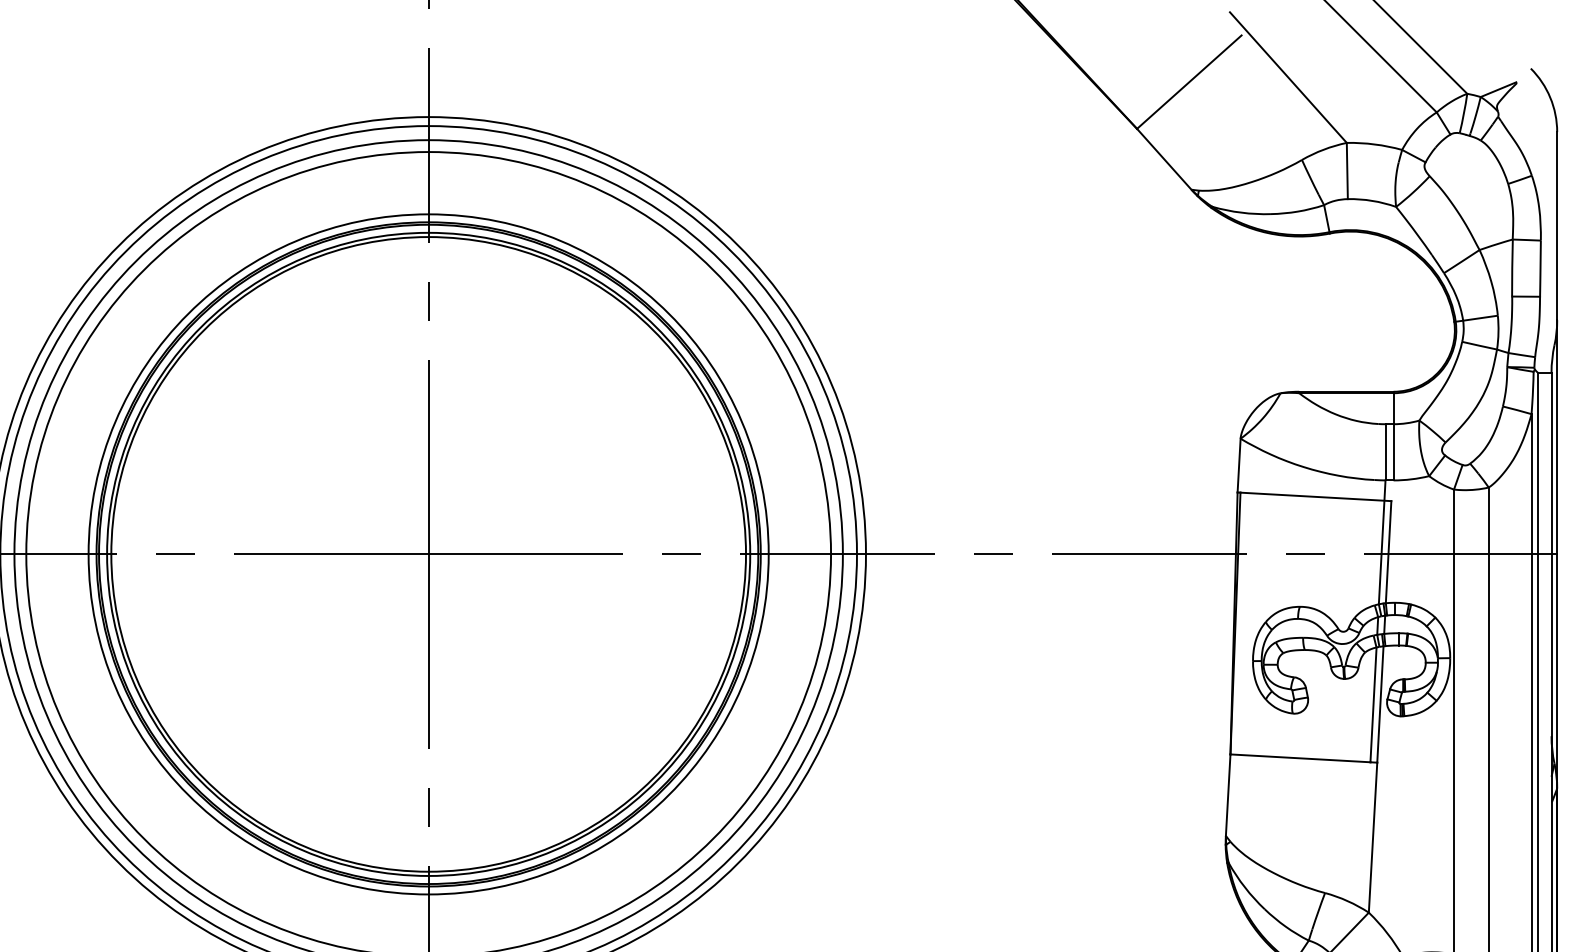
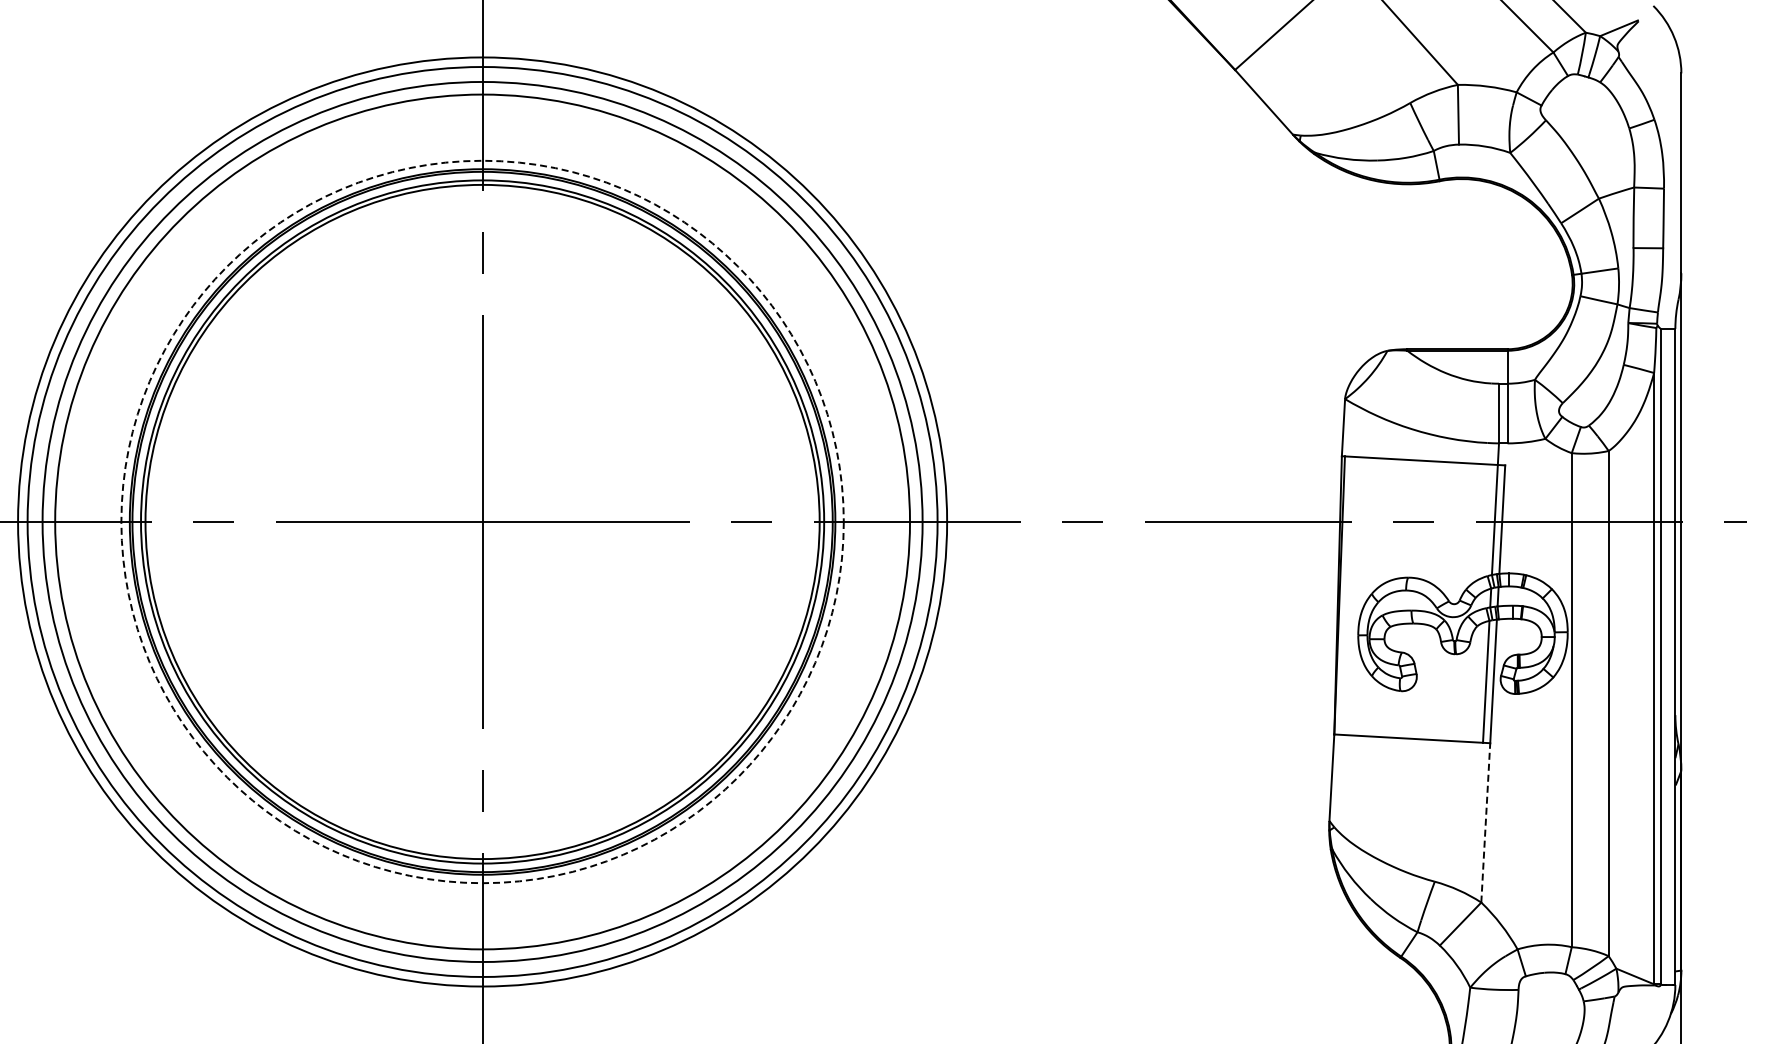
circle: (428, 553) -> (482, 521), solid -> dashed
line: (1372, 837) -> (1485, 822), solid -> dashed

